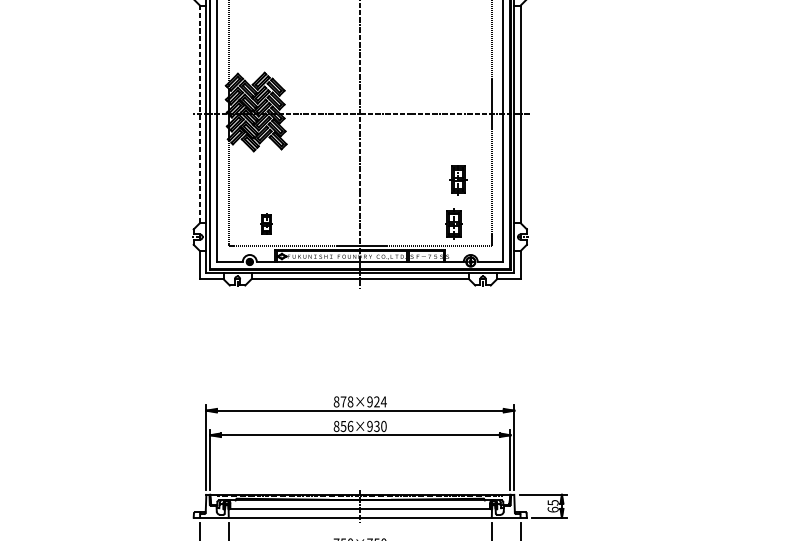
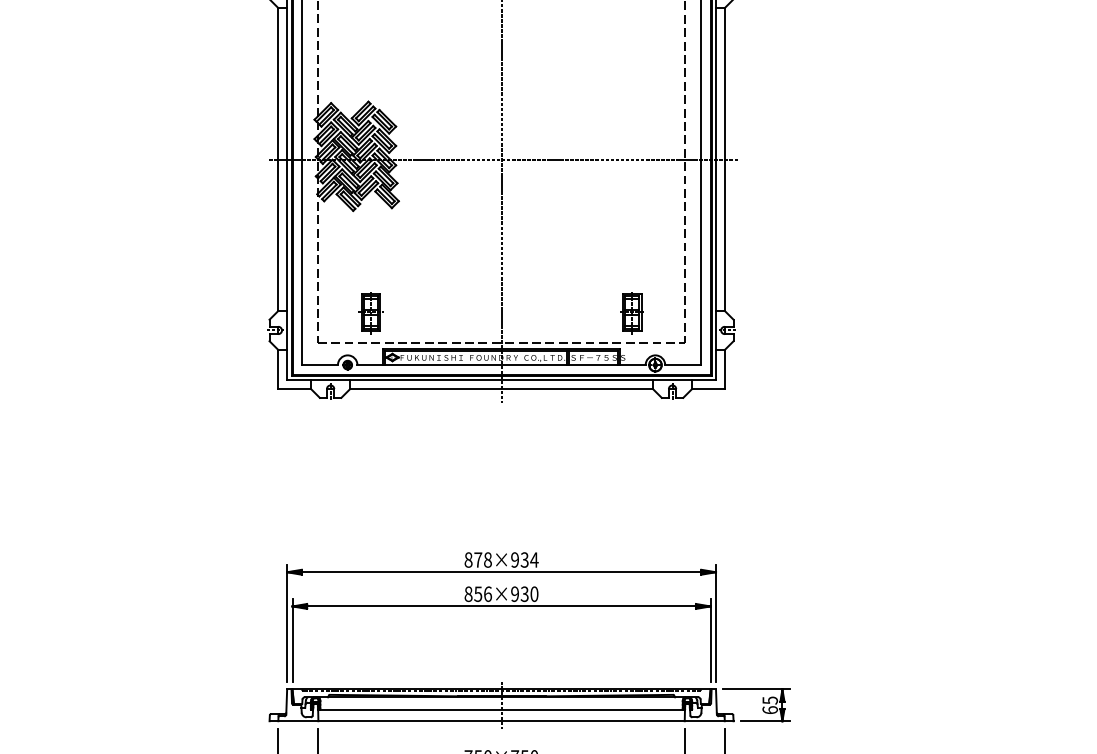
line: (200, 114) -> (278, 159), dashed -> solid
part: (457, 180) -> (637, 251), removed
part: (266, 224) -> (370, 313), size x1.43
text: (376, 401) -> (524, 559), 878×924 -> 878×934

